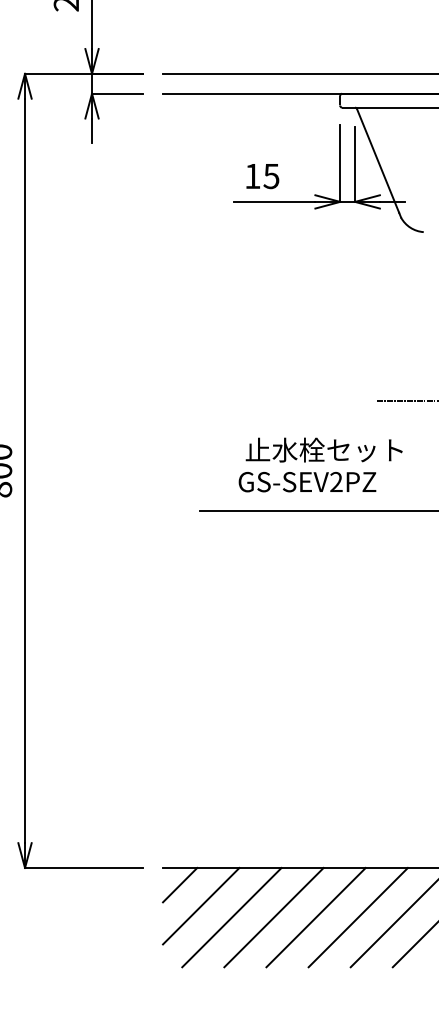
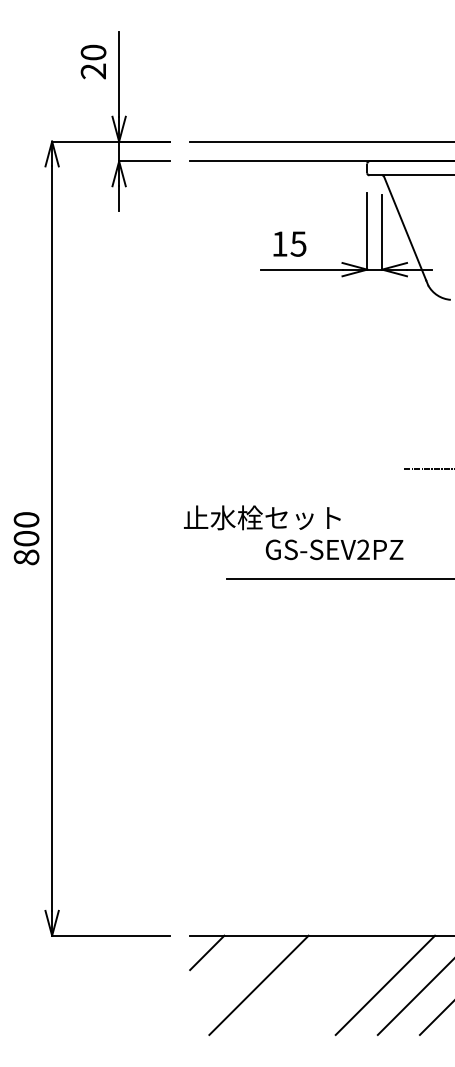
text: (324, 449) -> (262, 517), moved
line: (201, 905) -> (228, 973), removed
line: (273, 916) -> (300, 984), removed
line: (315, 916) -> (342, 984), removed

